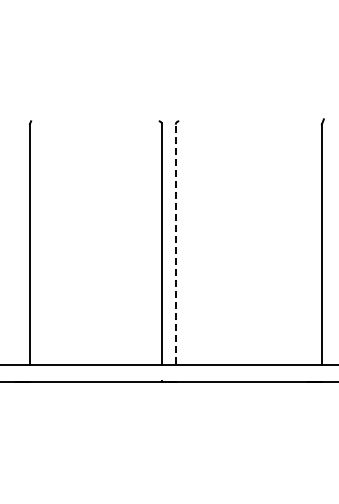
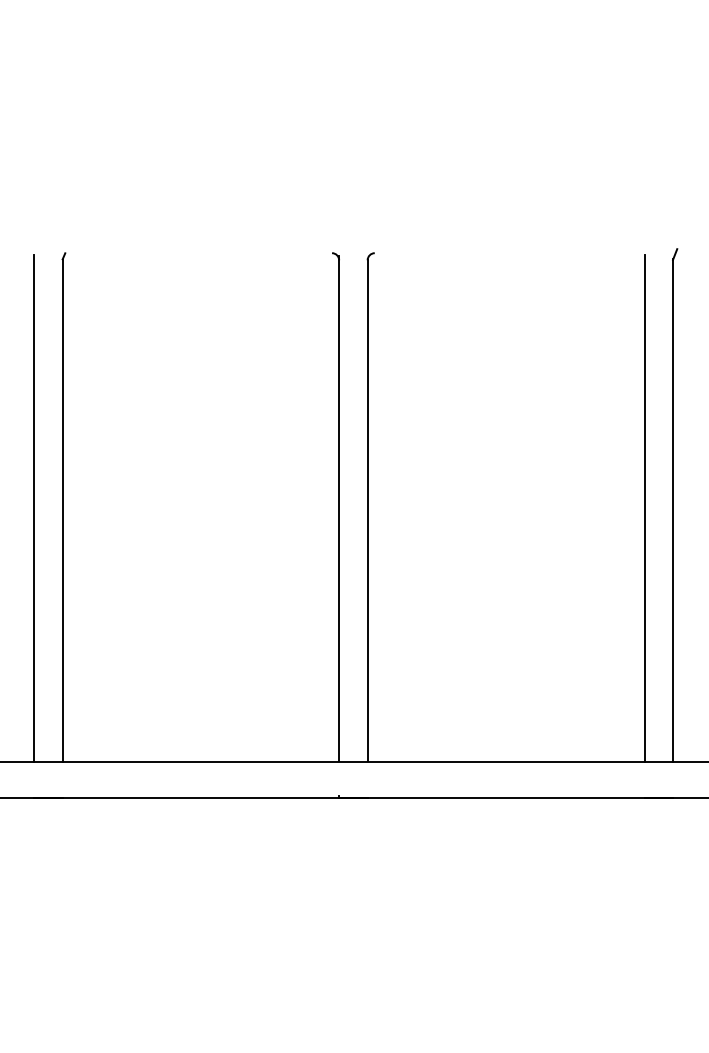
line: (16, 243) -> (34, 508), added
line: (308, 243) -> (645, 508), added
line: (175, 244) -> (367, 510), dashed -> solid

